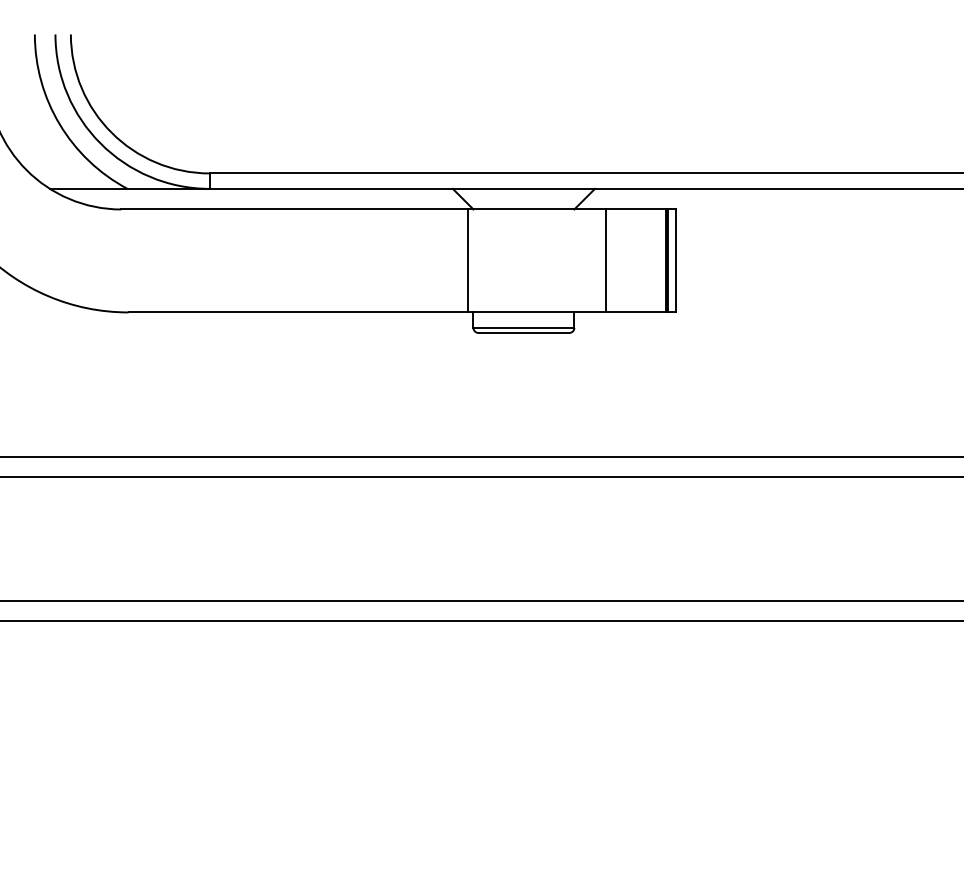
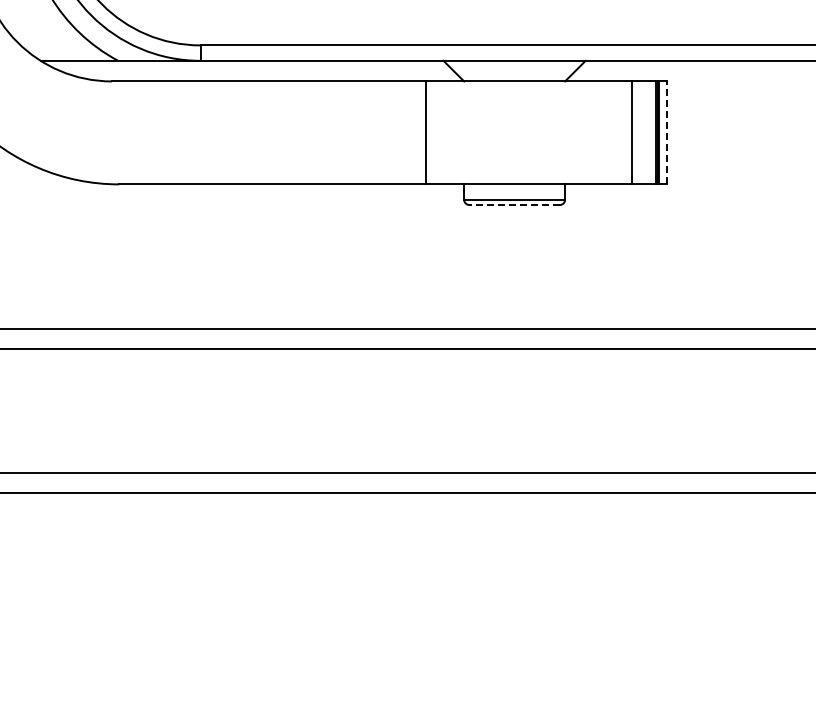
line: (468, 260) -> (426, 132), moved
line: (606, 260) -> (632, 132), moved
line: (676, 260) -> (667, 132), solid -> dashed
line: (523, 333) -> (514, 205), solid -> dashed

